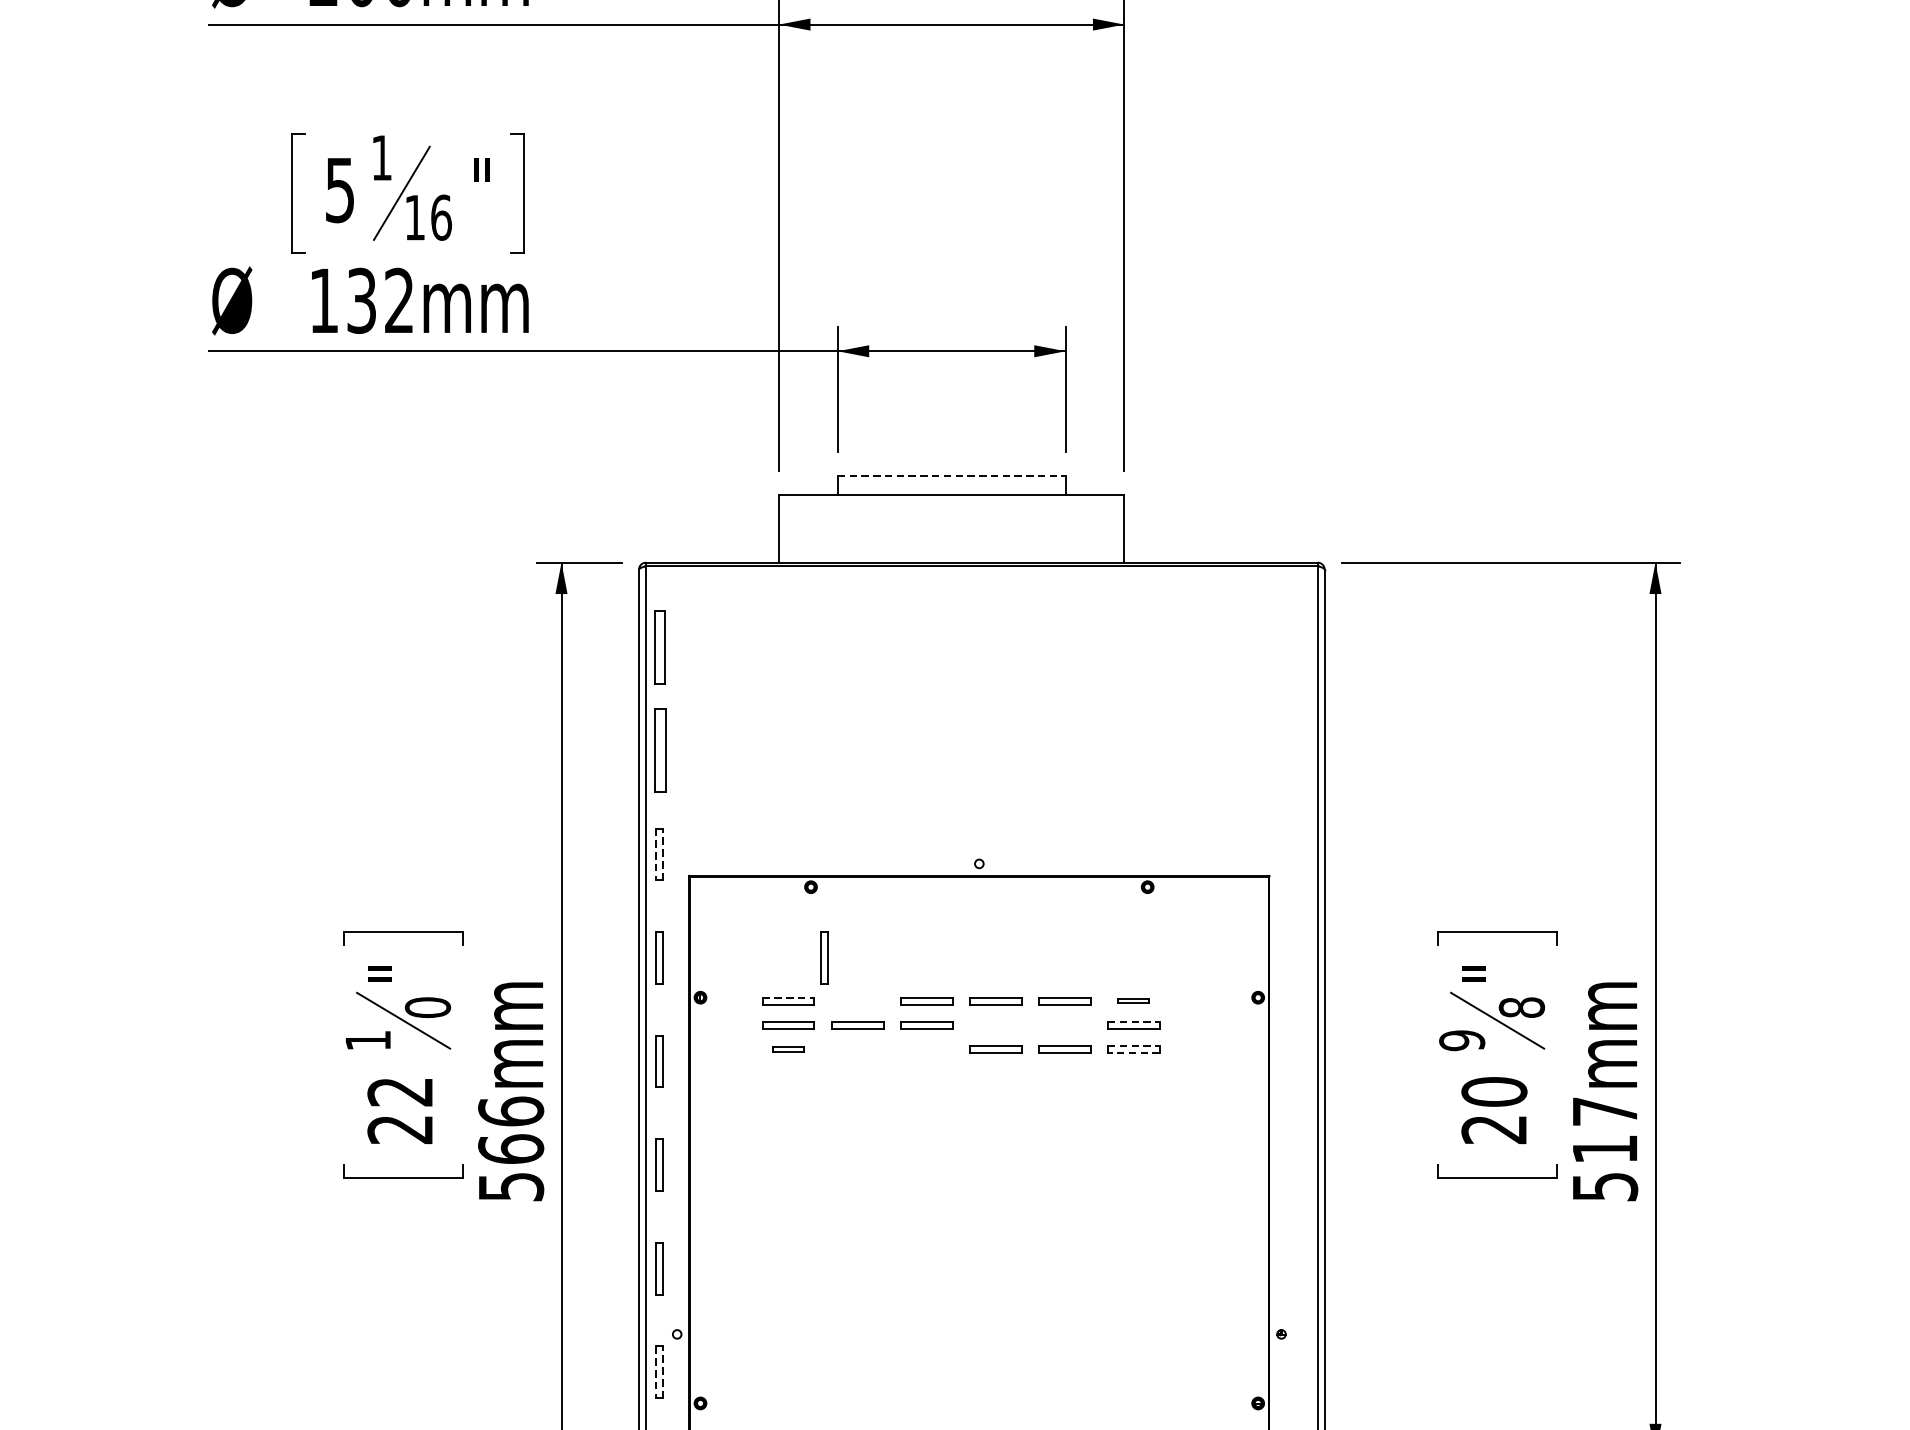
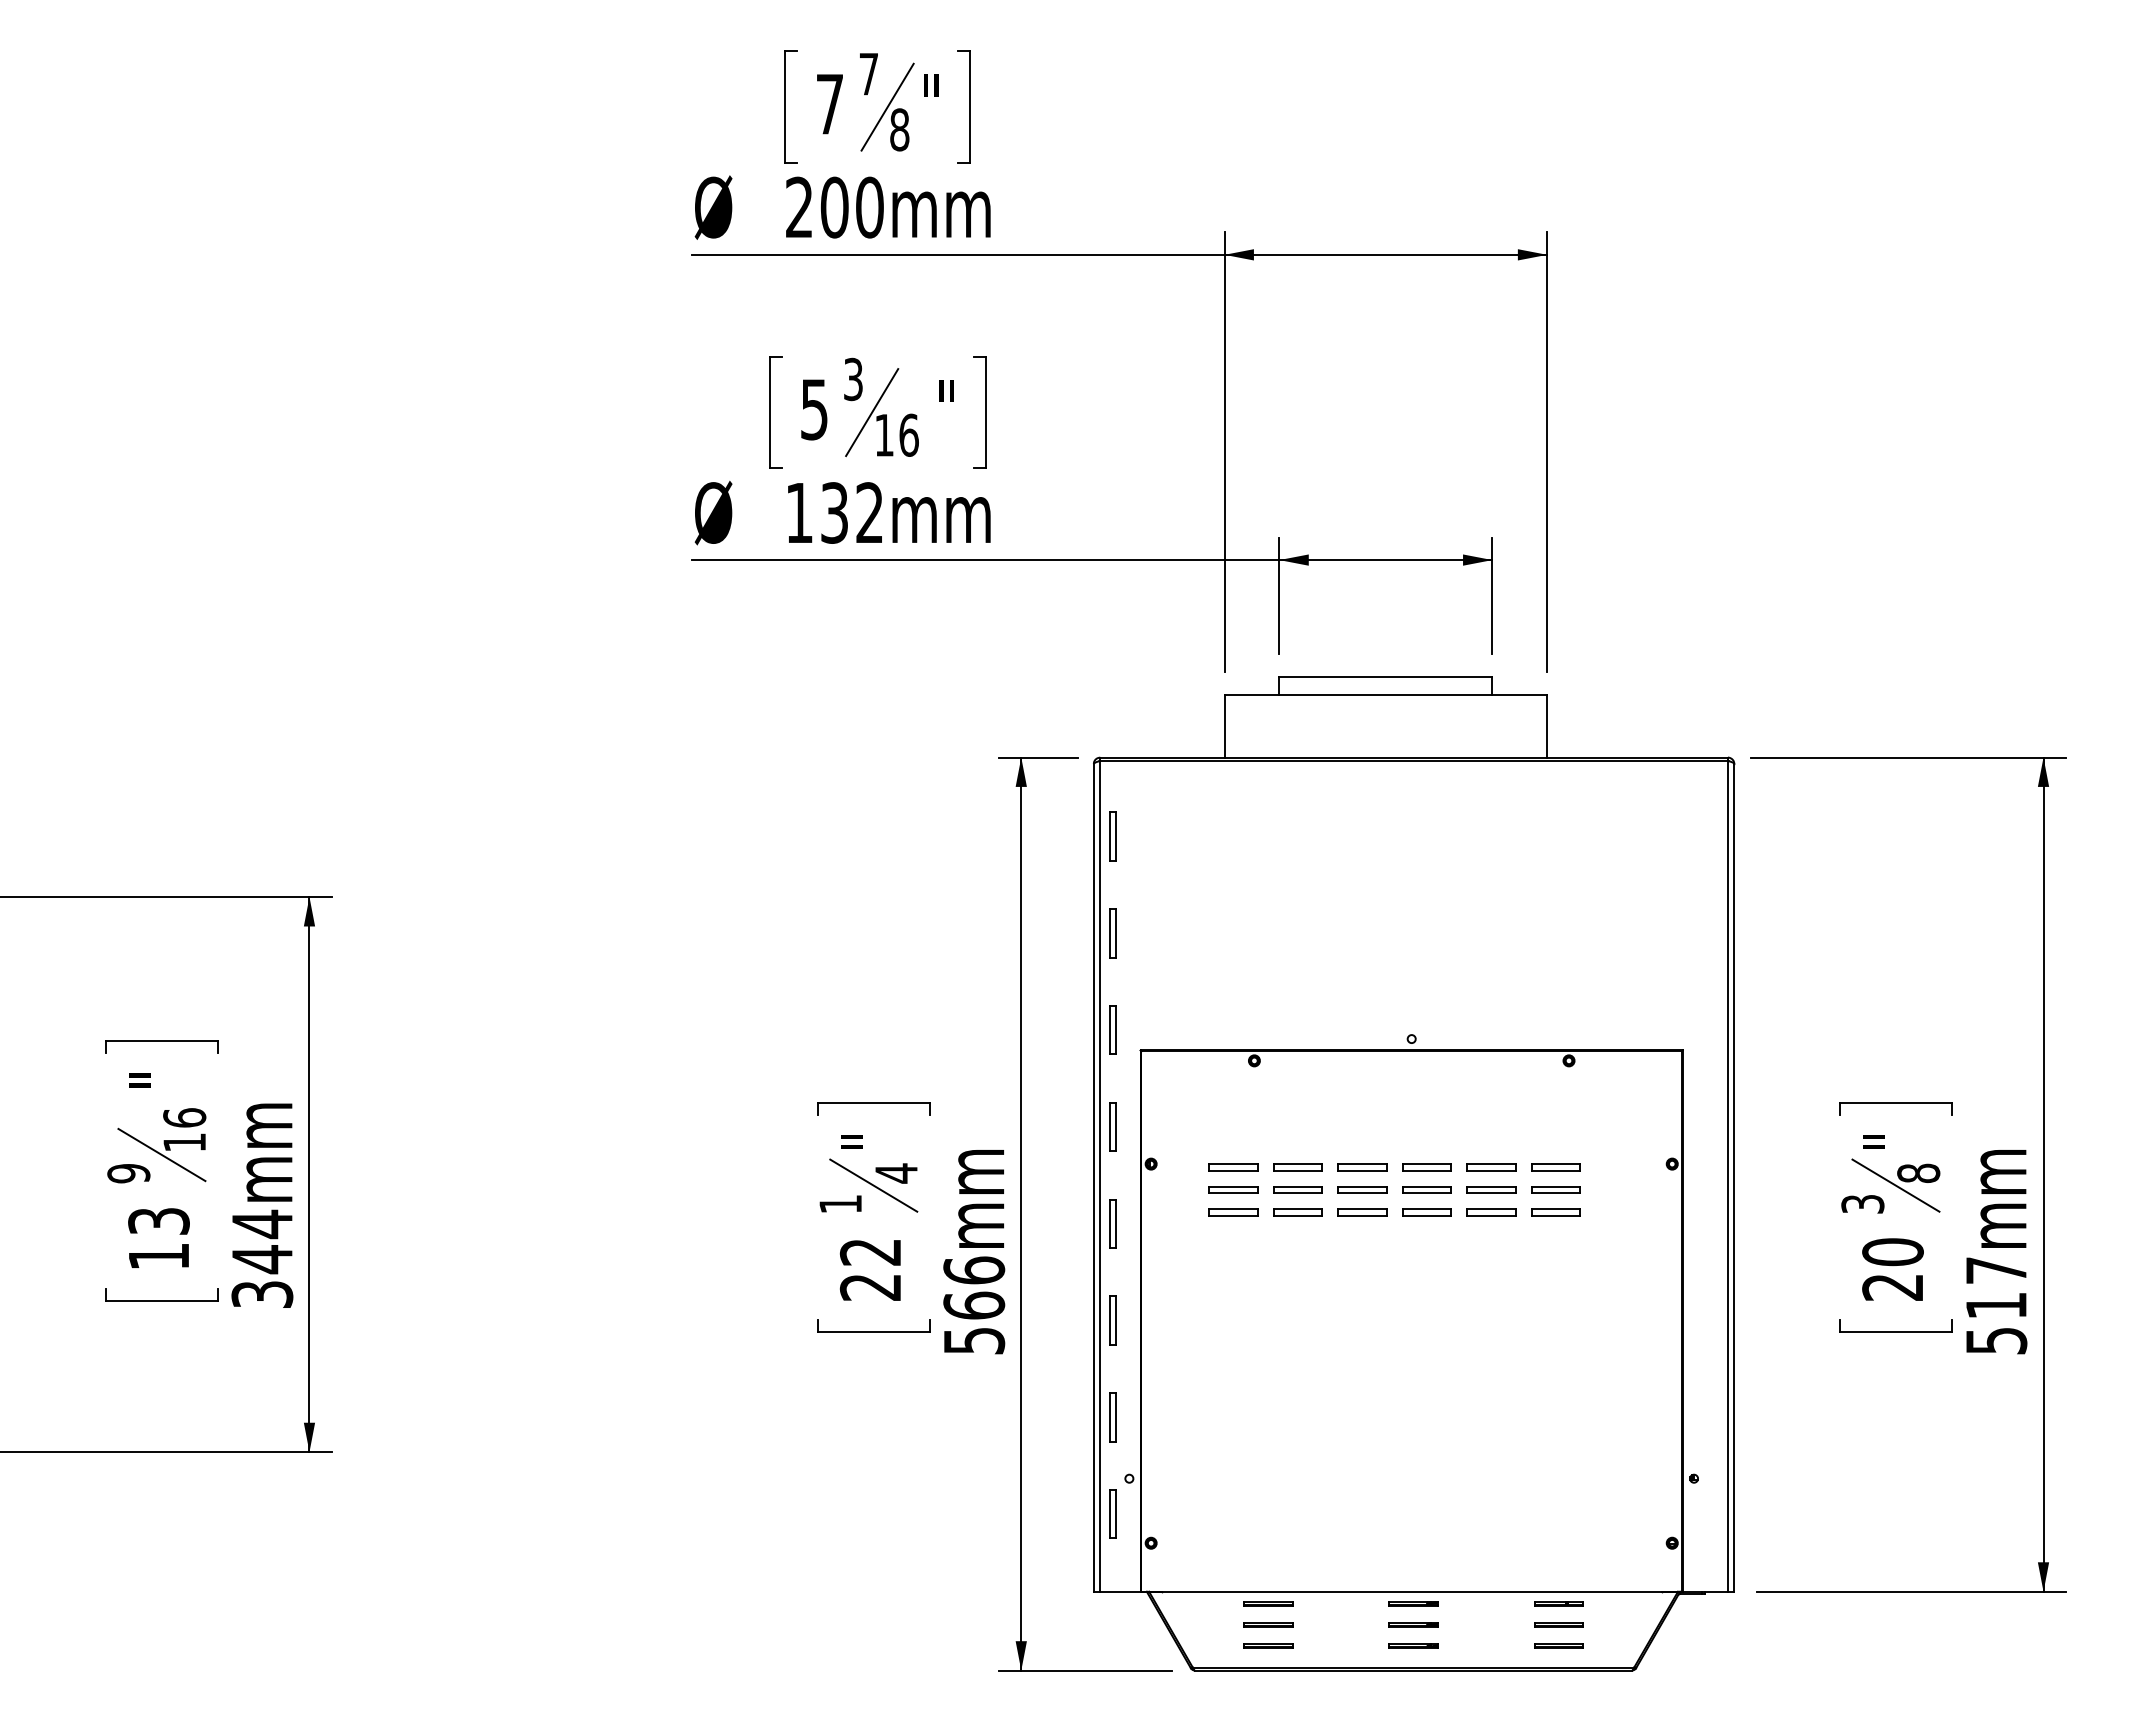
text: (381, 158) -> (853, 379), 1 -> 3
line: (952, 475) -> (1386, 676), dashed -> solid
part: (659, 647) -> (1112, 836), size x0.71
part: (659, 750) -> (1112, 933), size x0.62
line: (663, 853) -> (1116, 1029), dashed -> solid
line: (656, 854) -> (1110, 1030), dashed -> solid
part: (823, 957) -> (1266, 1126), removed
line: (788, 998) -> (1233, 1164), dashed -> solid
part: (857, 1001) -> (1297, 1167), added
part: (1133, 1001) -> (1555, 1167), size x1.67
text: (427, 1007) -> (896, 1173), 0 -> 4
line: (1134, 1021) -> (1556, 1186), dashed -> solid
part: (995, 1024) -> (1426, 1189), added
part: (1064, 1024) -> (1491, 1189), added
text: (1461, 1040) -> (1862, 1204), 9 -> 3
line: (1134, 1046) -> (1556, 1209), dashed -> solid
part: (788, 1049) -> (1233, 1212), size x1.67
part: (857, 1049) -> (1297, 1212), added
part: (926, 1049) -> (1362, 1212), added
line: (1133, 1052) -> (1555, 1215), dashed -> solid
line: (663, 1371) -> (1116, 1513), dashed -> solid
line: (656, 1372) -> (1110, 1514), dashed -> solid

